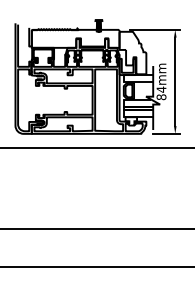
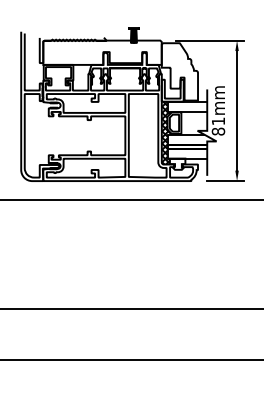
text: (161, 89) -> (218, 121), 84mm -> 81mm
hatch: (123, 97) -> (166, 132), added

